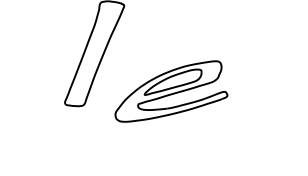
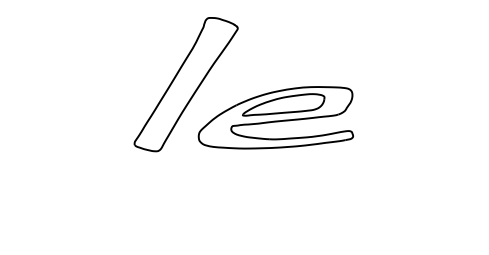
part: (168, 92) -> (275, 117), moved

